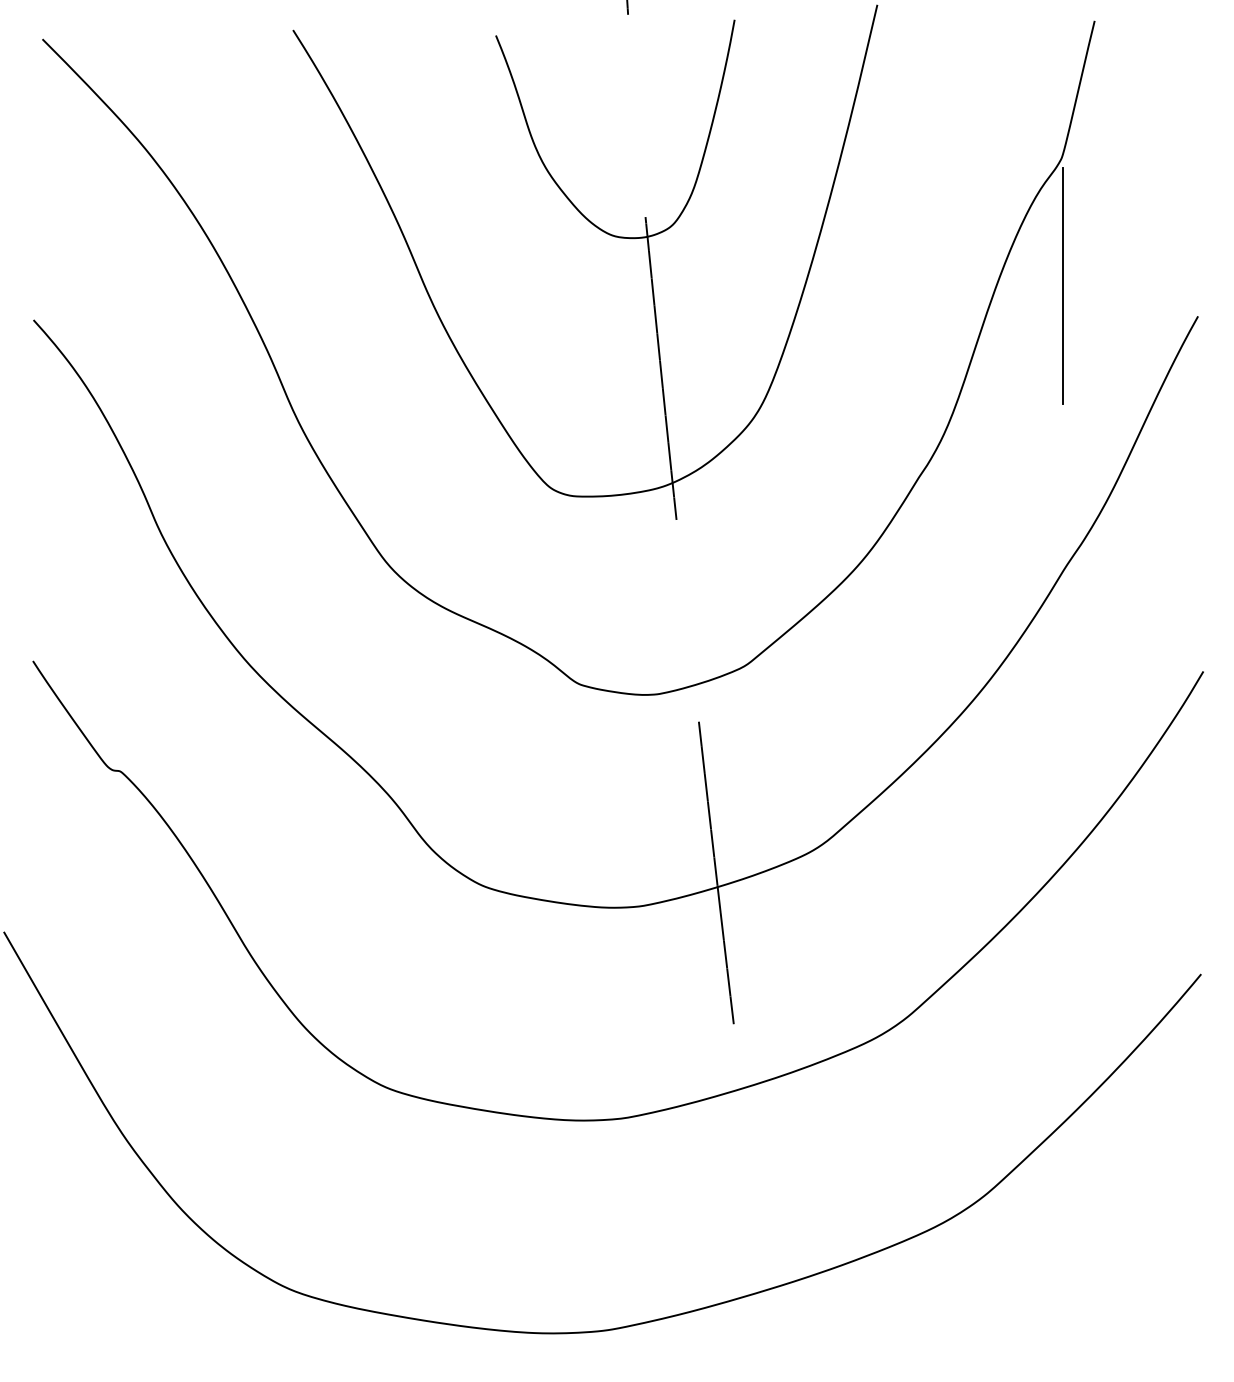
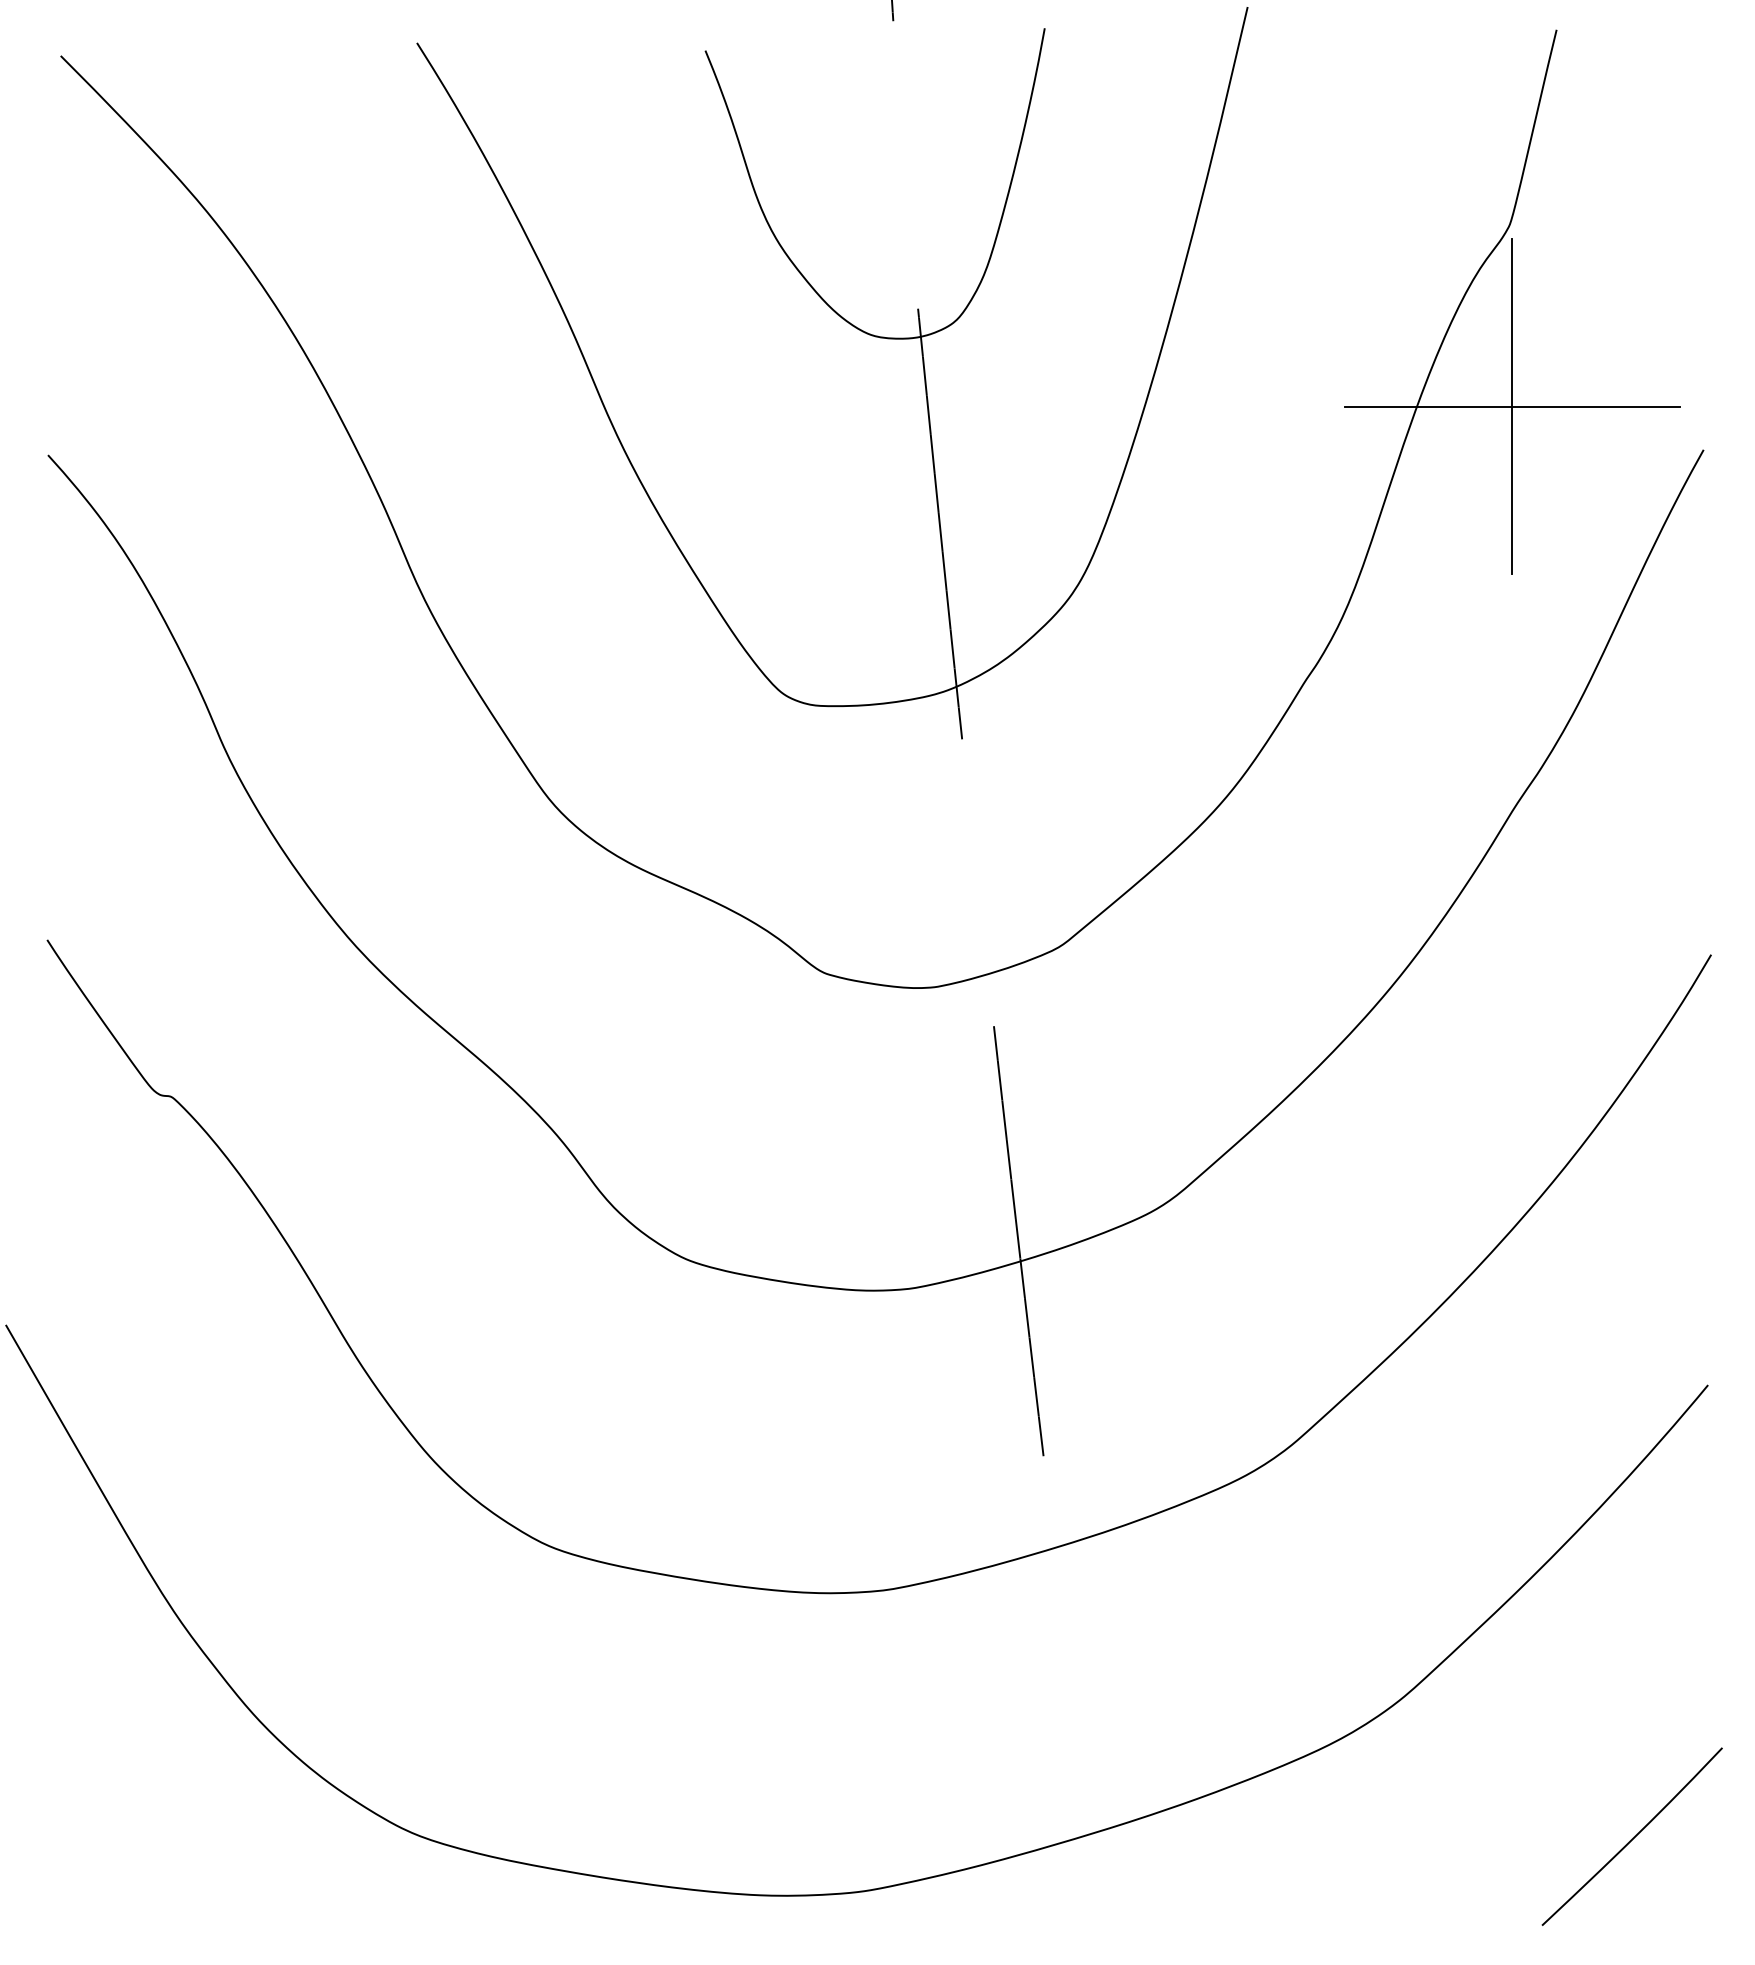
line: (1062, 285) -> (1511, 406), added
curve: (1147, 1293) -> (1631, 1838), added

